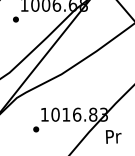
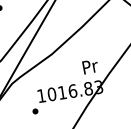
text: (113, 136) -> (90, 66), moved

